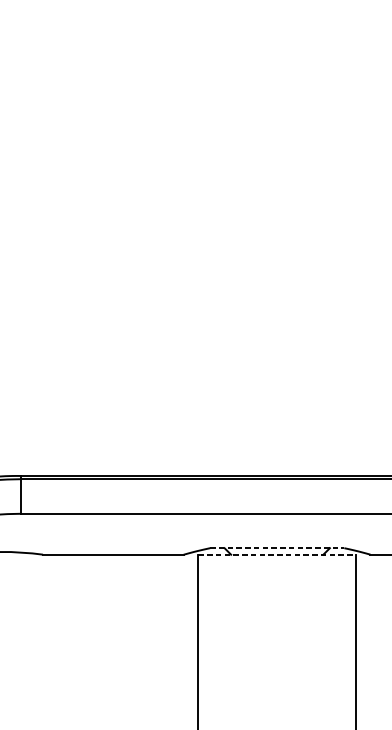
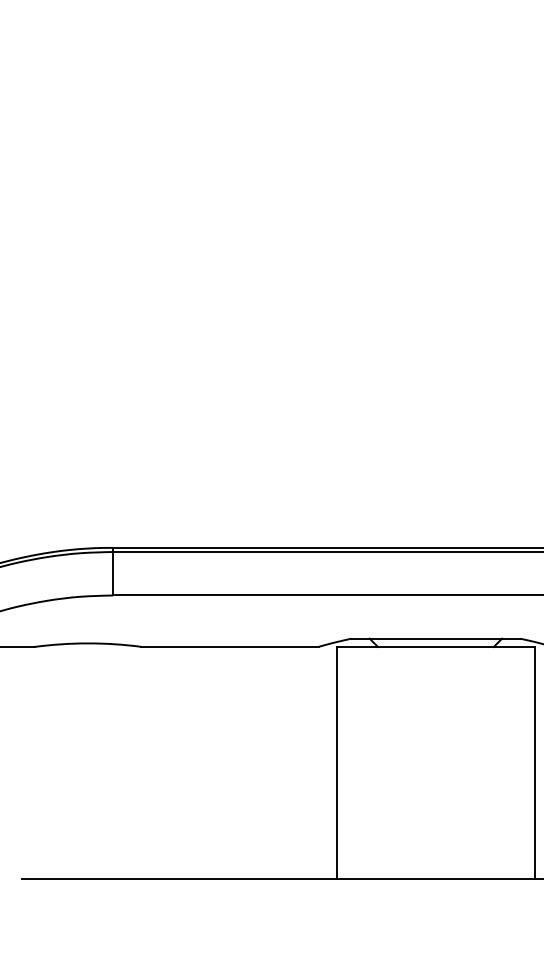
line: (277, 548) -> (436, 638), dashed -> solid
line: (277, 554) -> (436, 646), dashed -> solid

